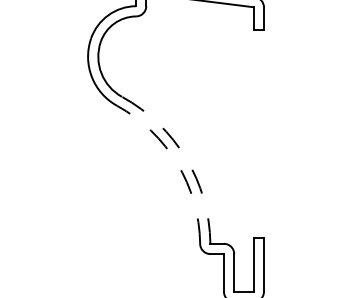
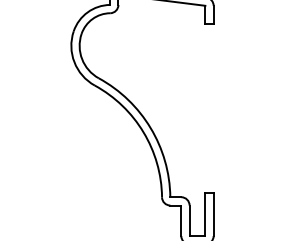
arc: (185, 158) -> (150, 128), dashed -> solid
arc: (177, 163) -> (143, 132), dashed -> solid

